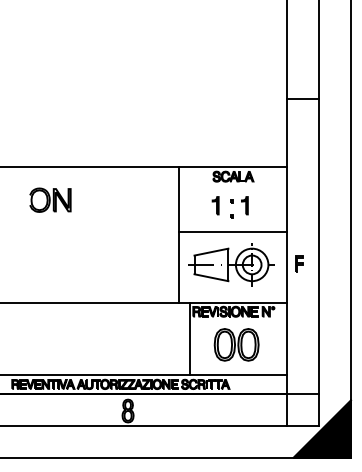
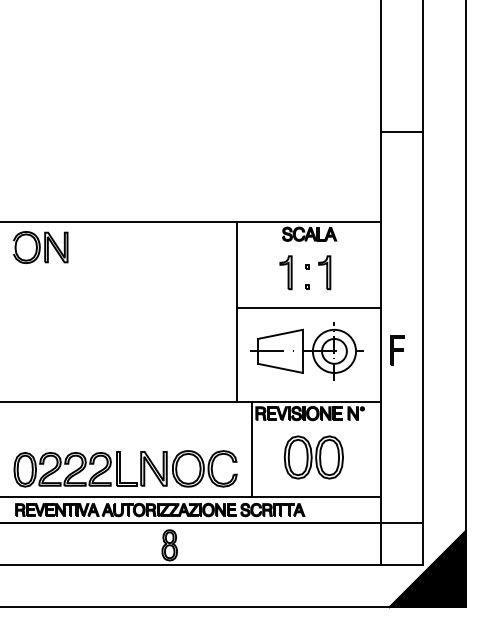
part: (50, 200) -> (40, 247), moved
part: (215, 205) -> (285, 272), size x1.43
part: (244, 205) -> (324, 272), size x1.43
part: (299, 264) -> (397, 350), size x1.43
part: (94, 353) -> (125, 468), added

